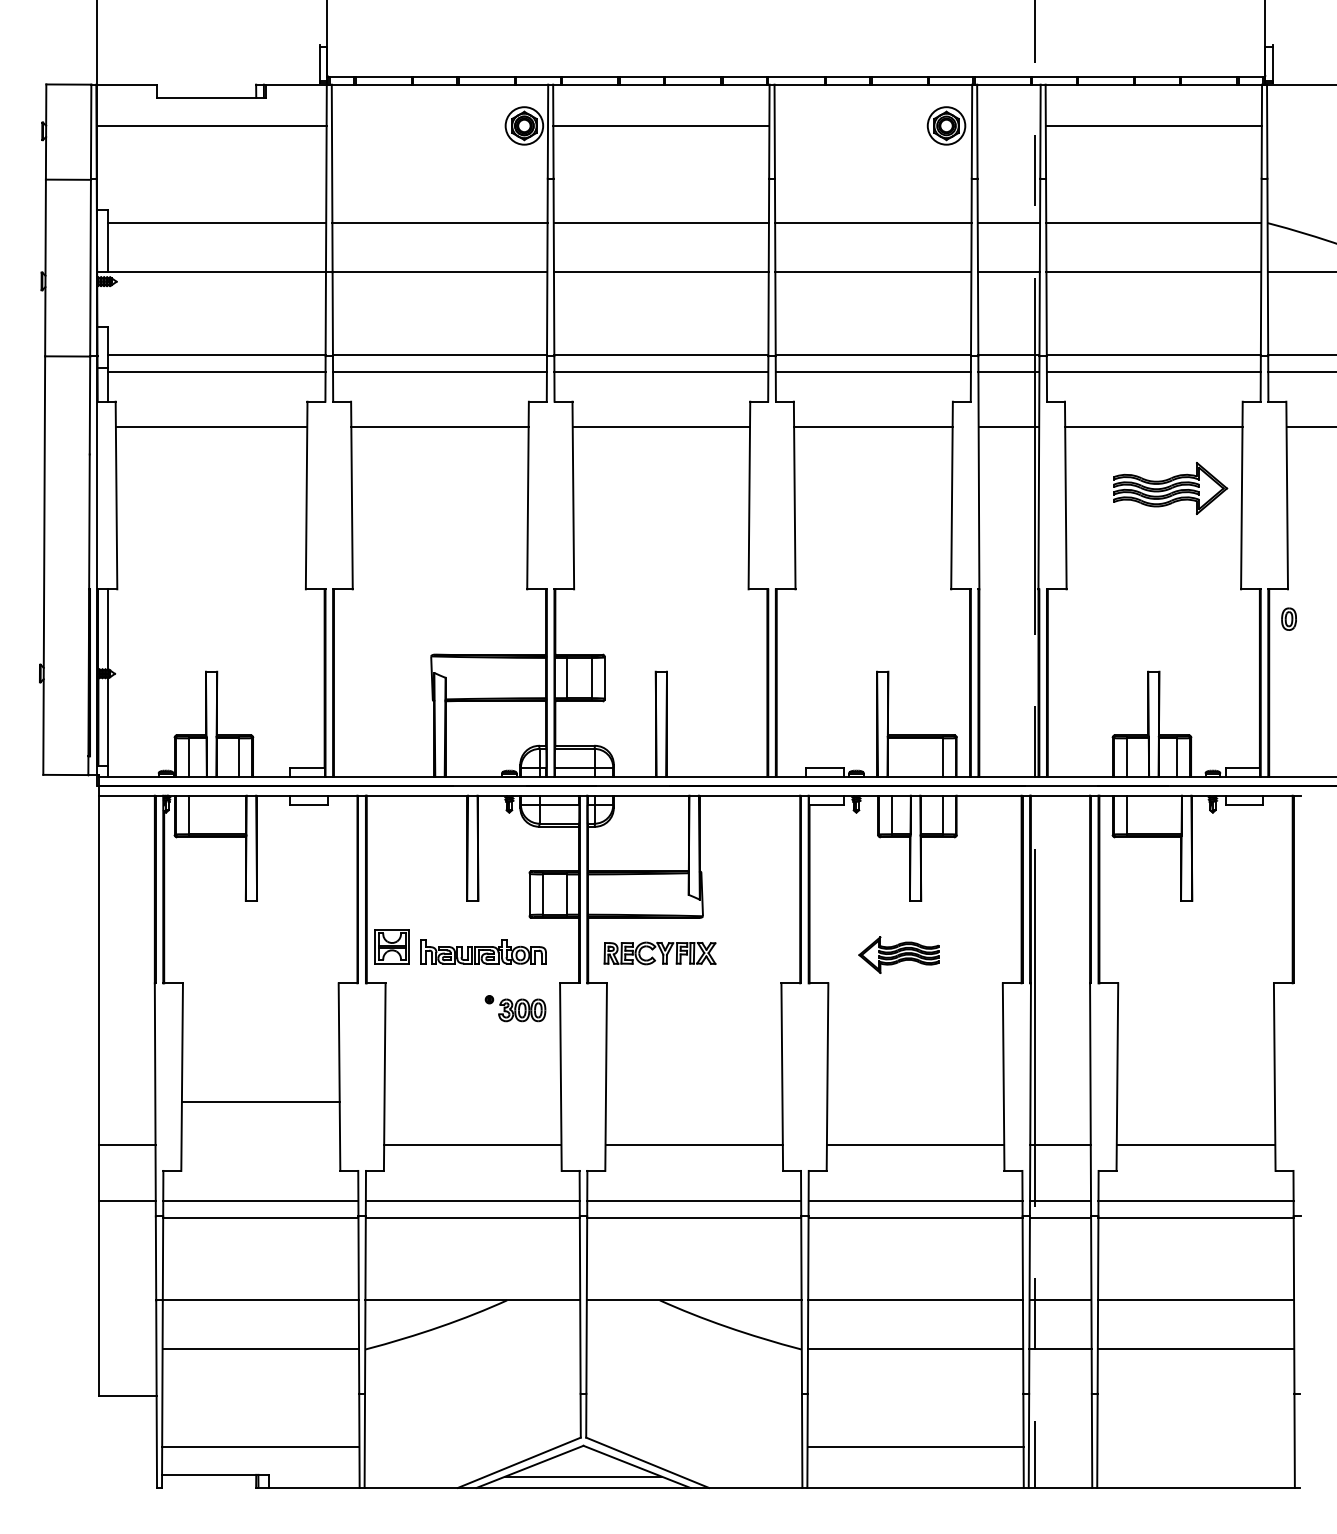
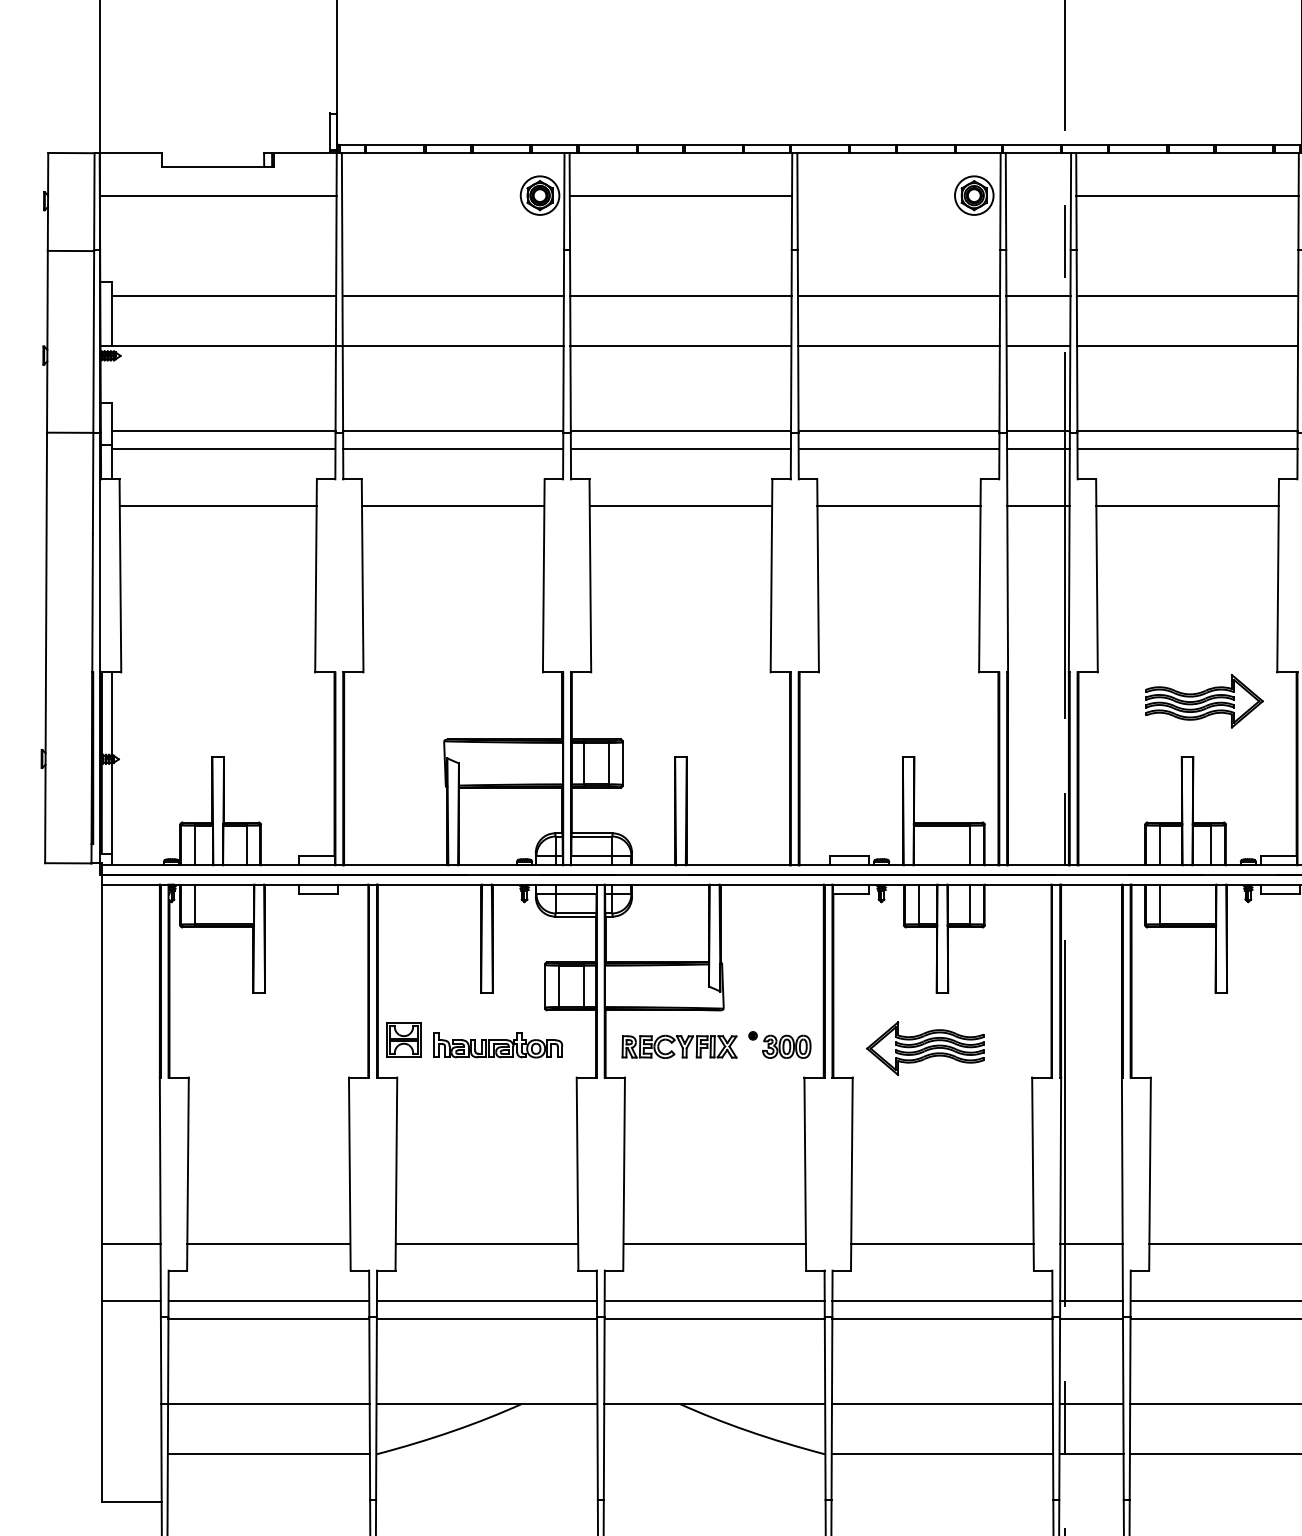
part: (1170, 488) -> (1204, 701), moved
part: (898, 954) -> (924, 1047), size x1.43
part: (515, 1008) -> (779, 1044), moved
line: (260, 1102) -> (268, 1244), moved

